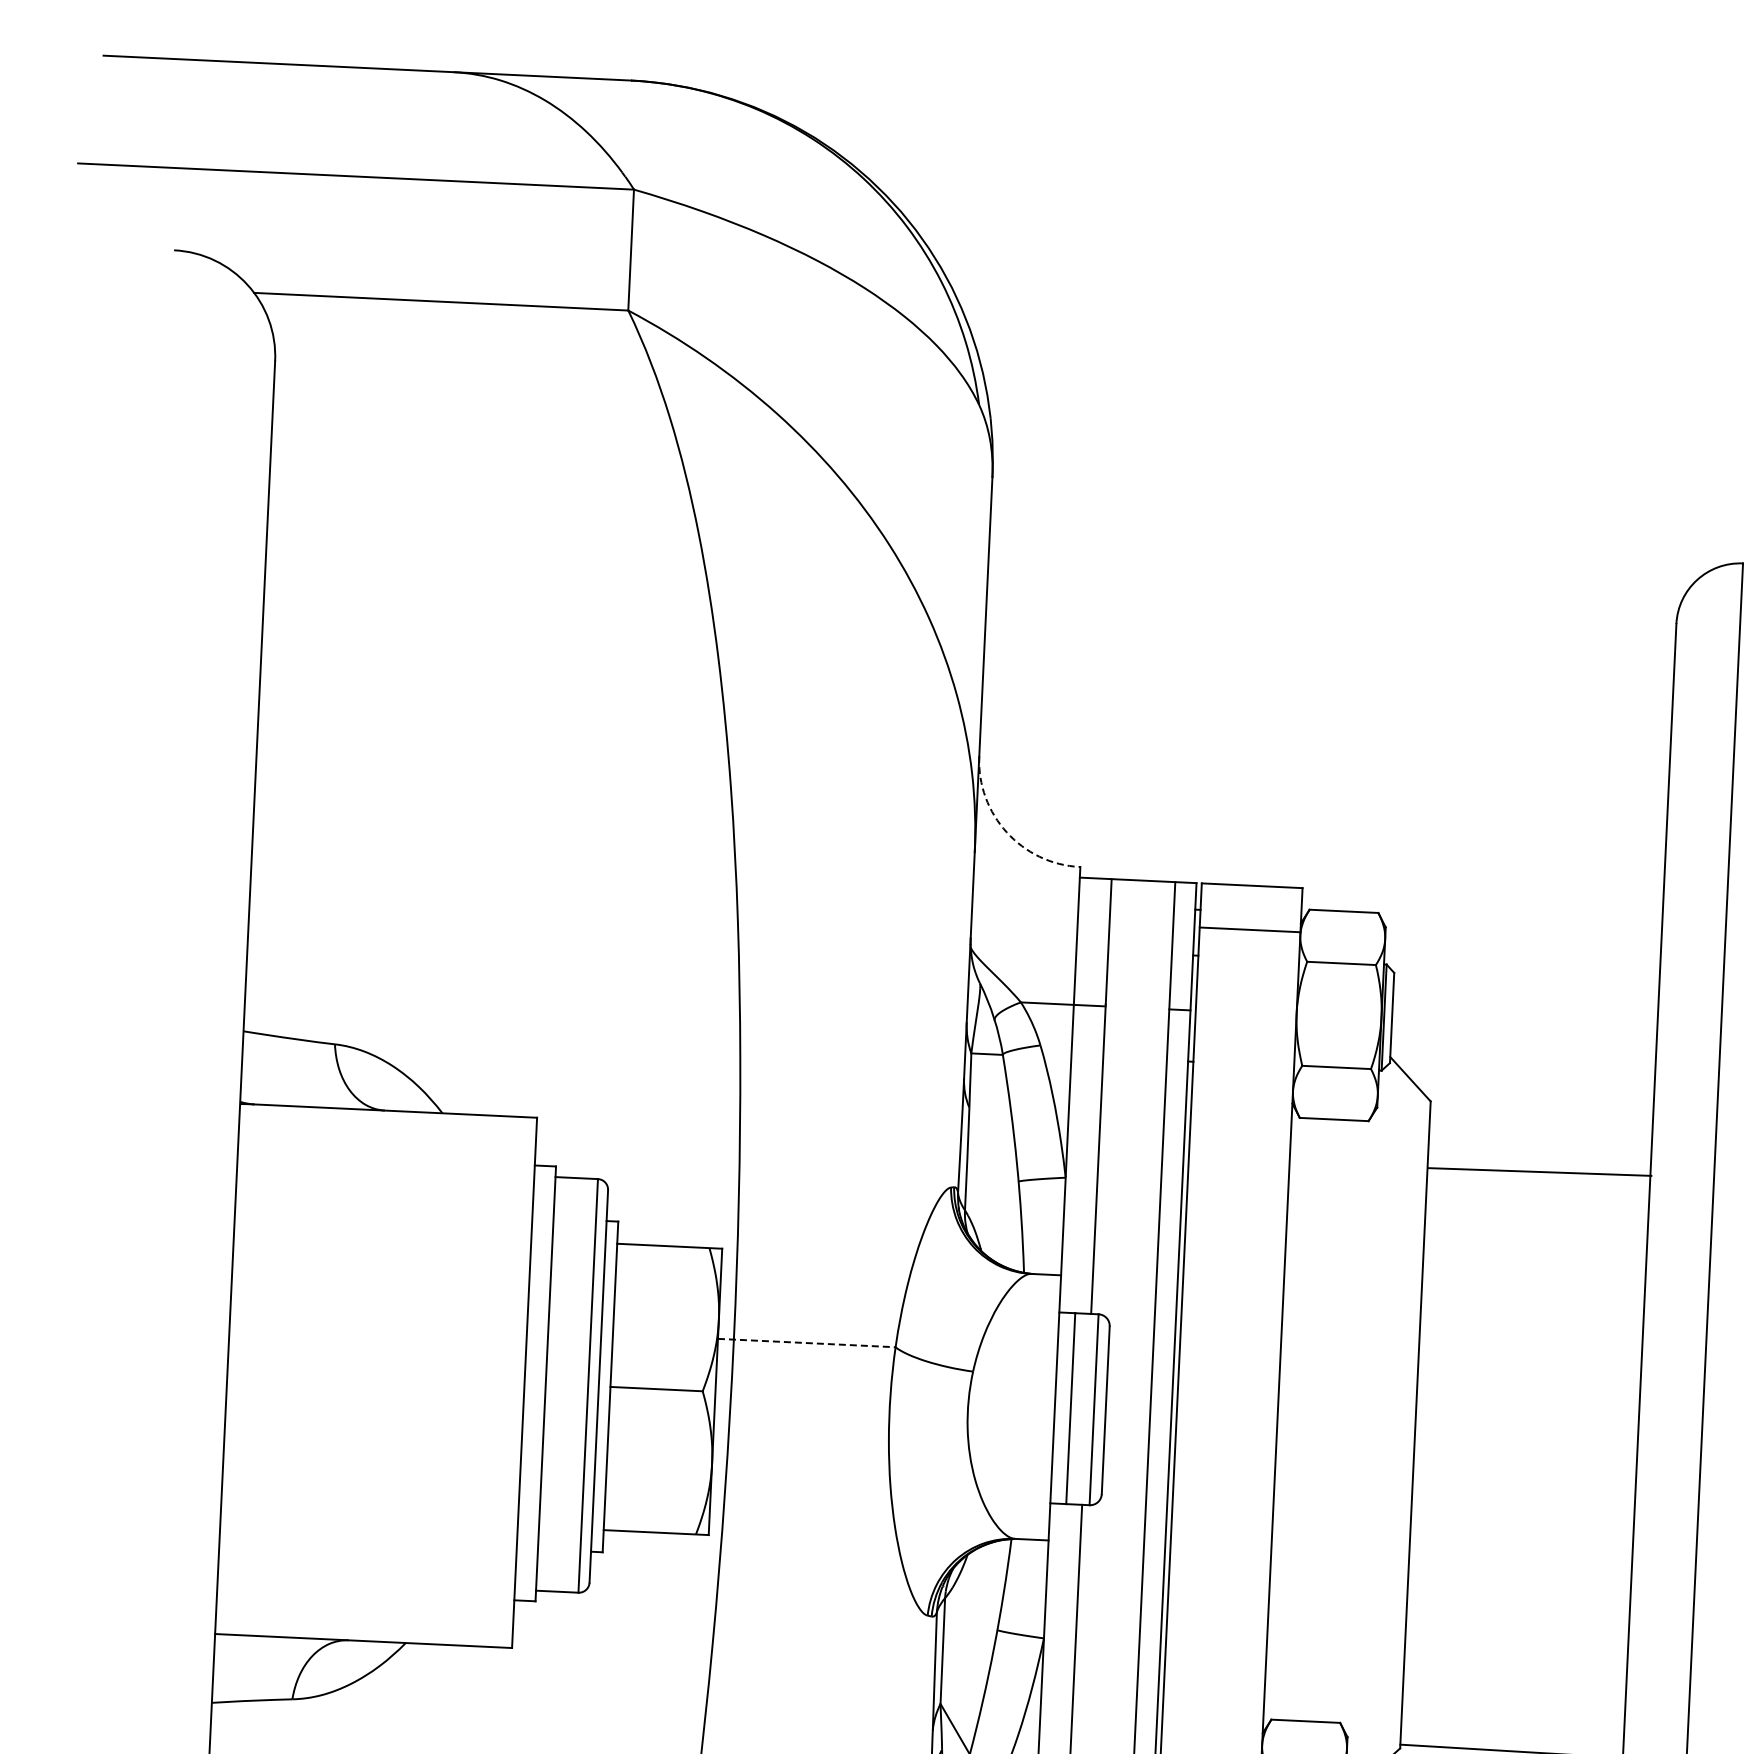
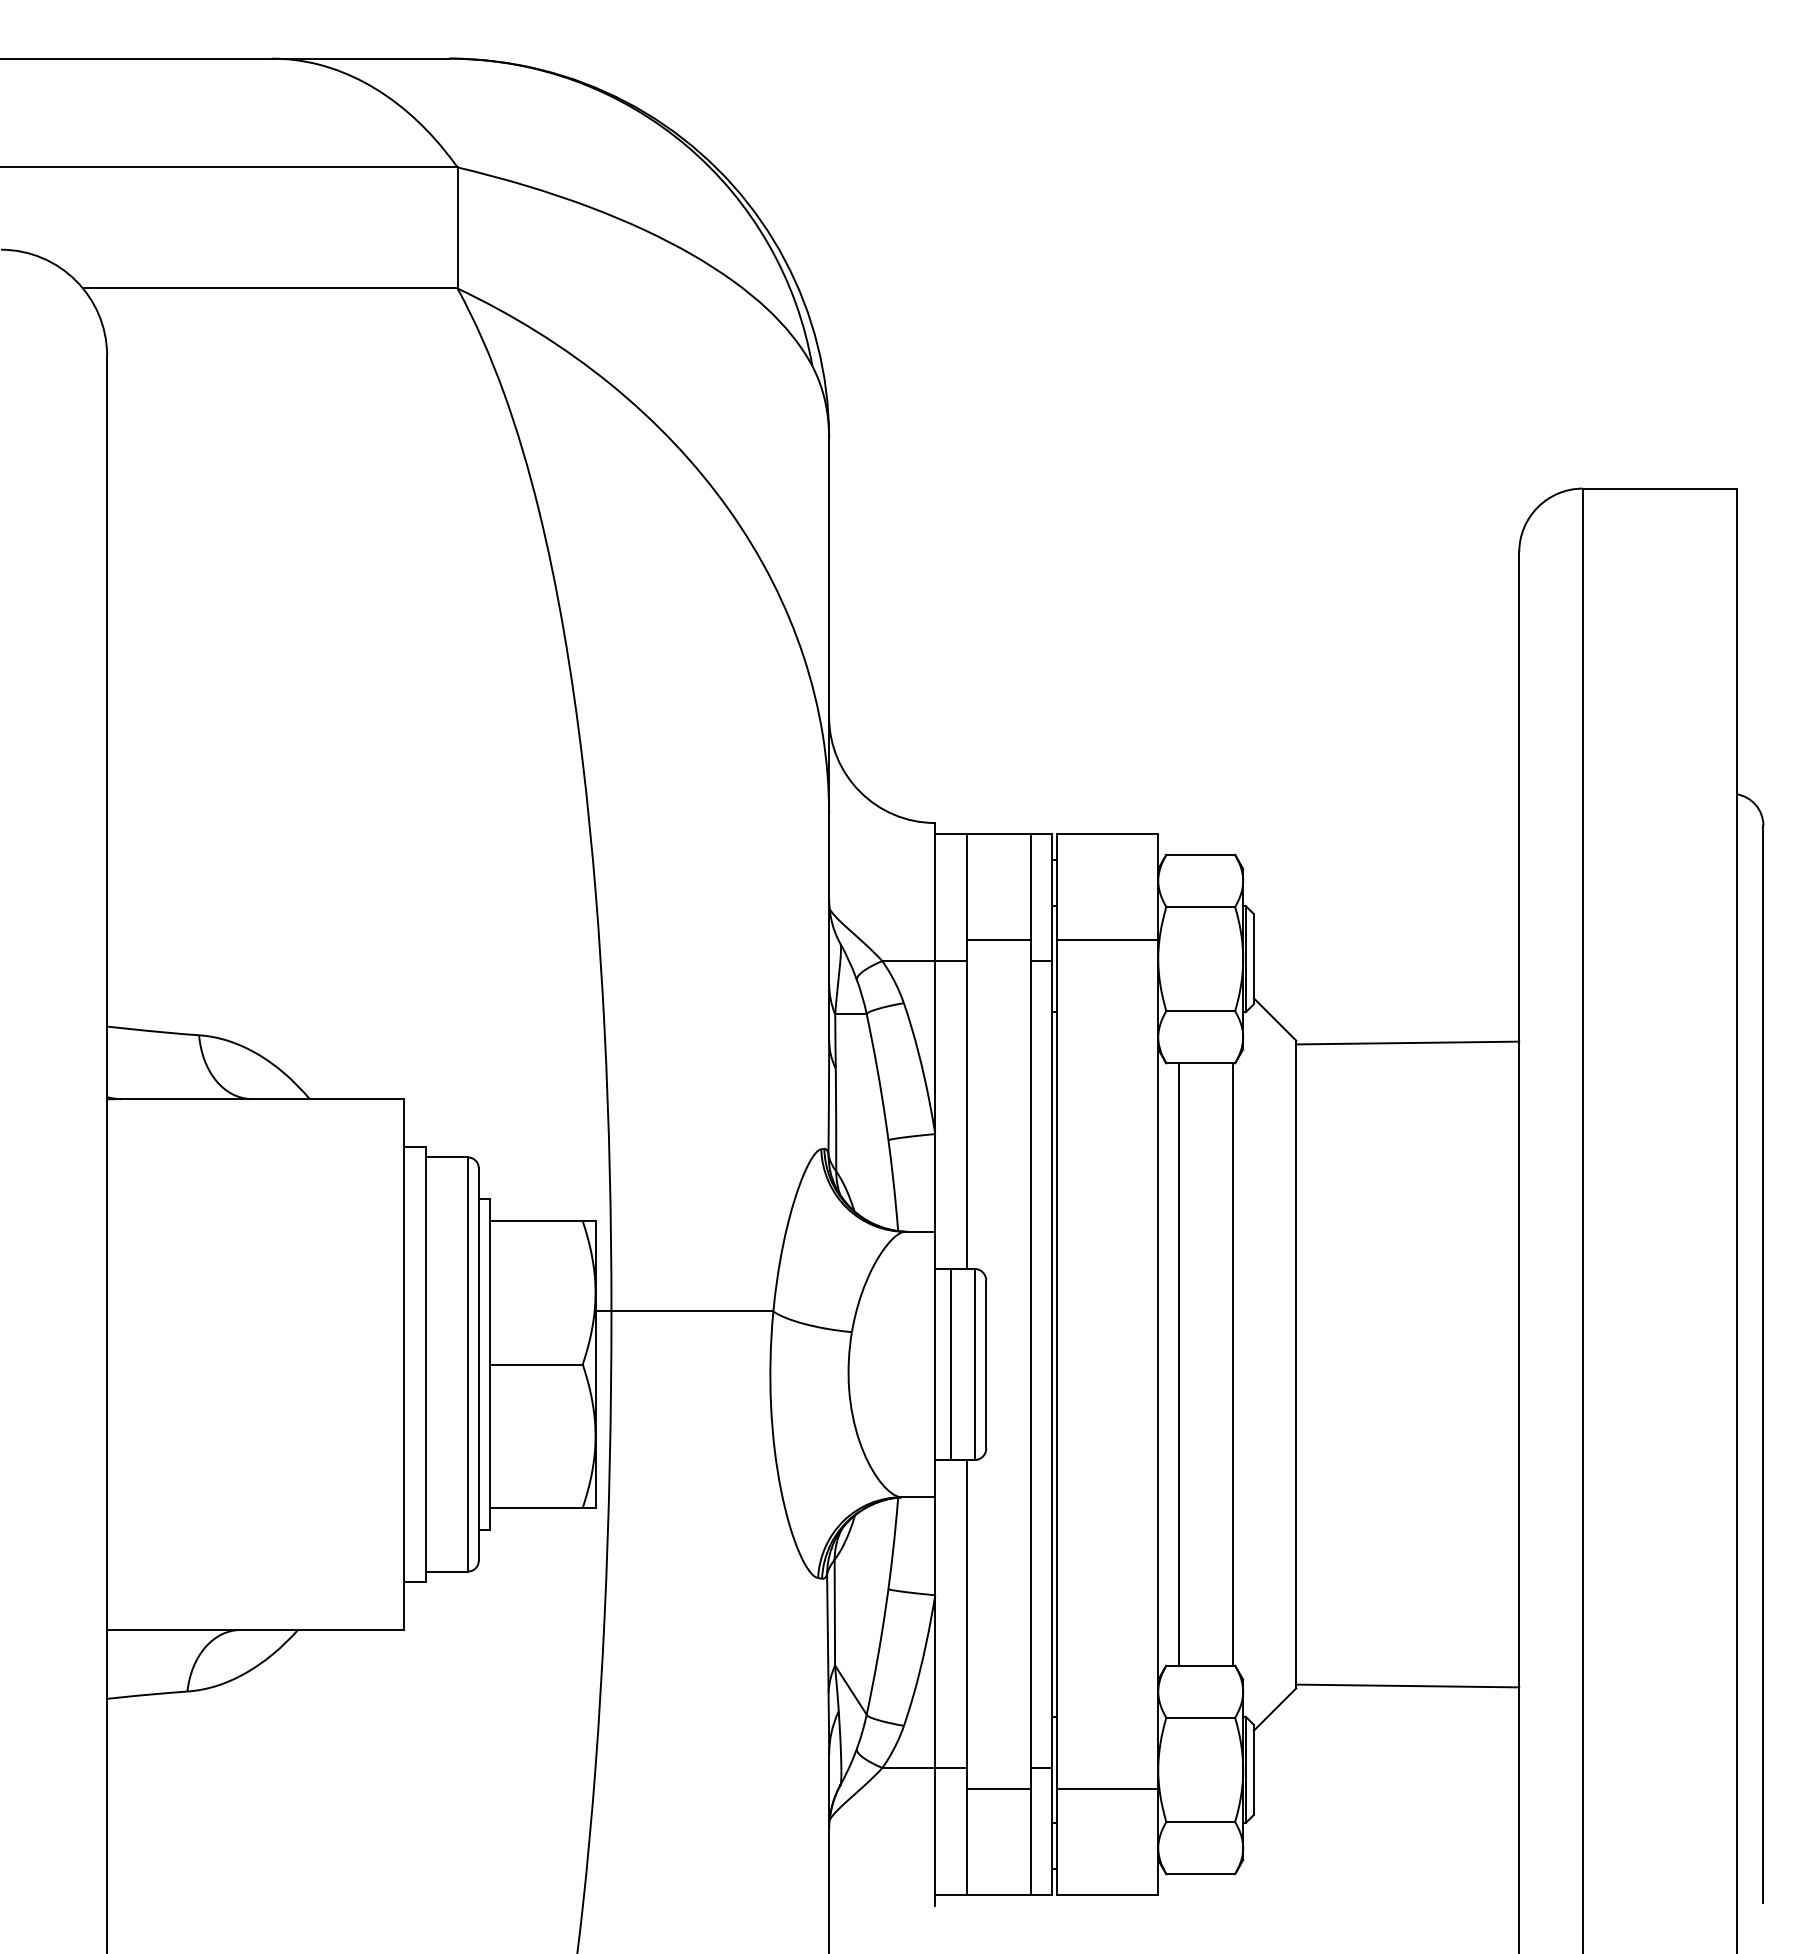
arc: (1007, 831) -> (860, 791), dashed -> solid
line: (1249, 929) -> (1107, 939), moved
line: (1138, 986) -> (998, 939), added
line: (1539, 1171) -> (1407, 1042), moved
line: (806, 1343) -> (684, 1311), dashed -> solid
line: (1298, 1419) -> (1179, 1364), added
line: (1351, 1421) -> (1232, 1364), added

